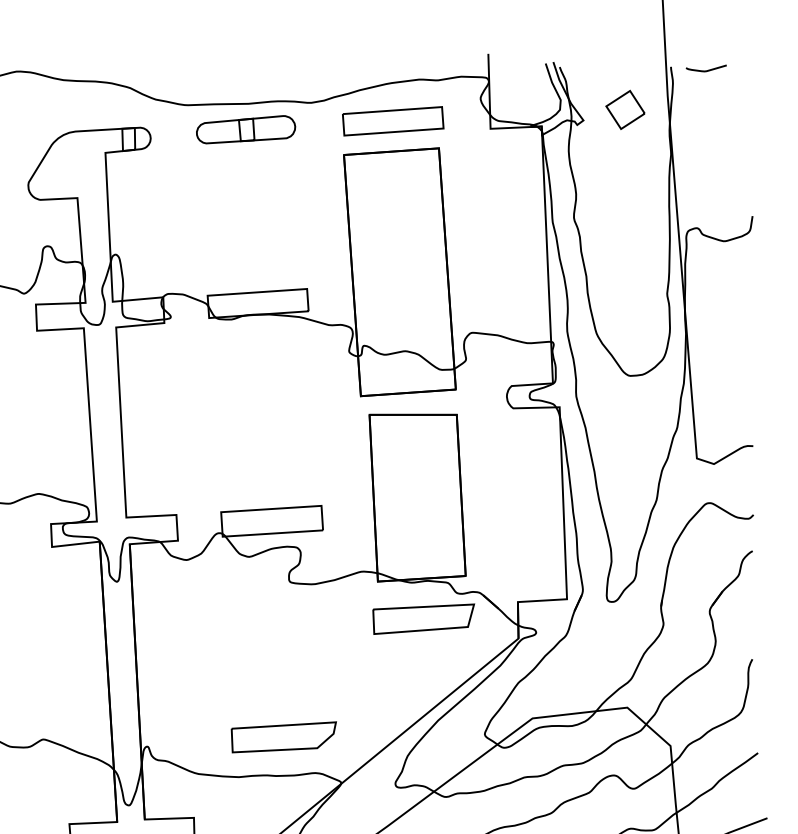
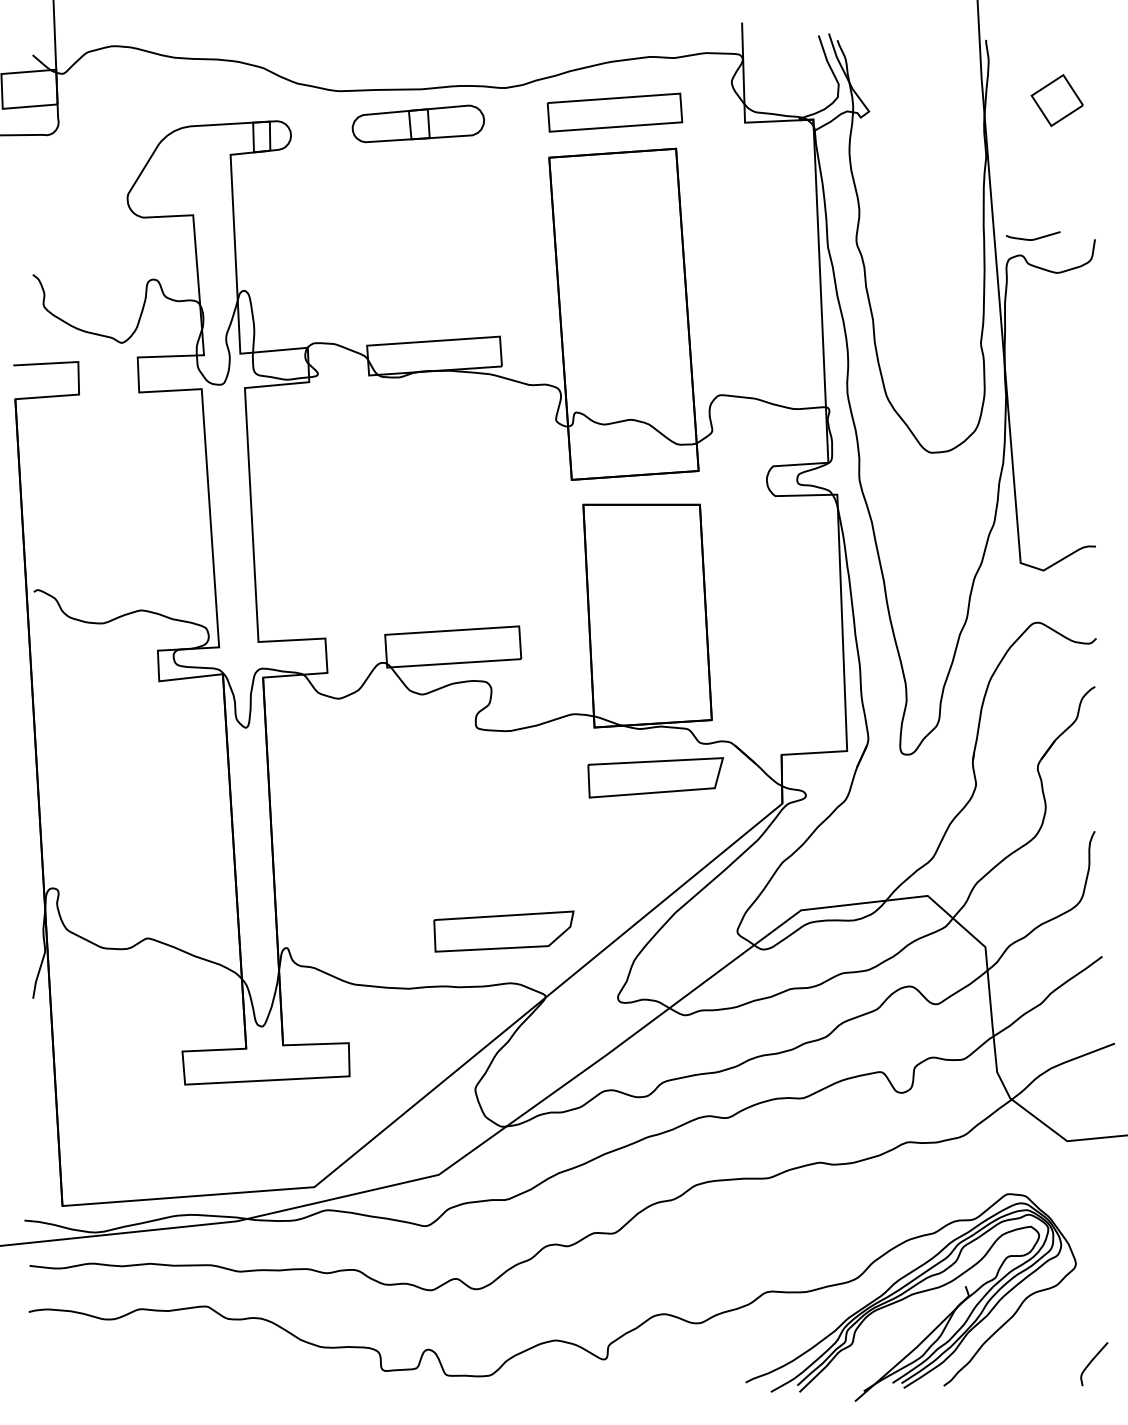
curve: (706, 70) -> (1033, 238), moved
part: (624, 109) -> (1056, 100), moved
part: (283, 737) -> (503, 931), moved

